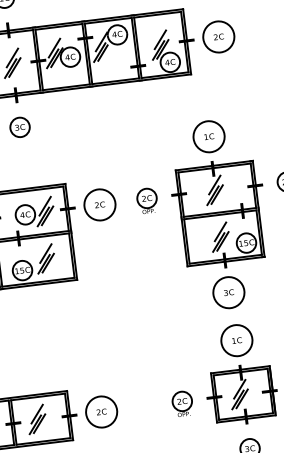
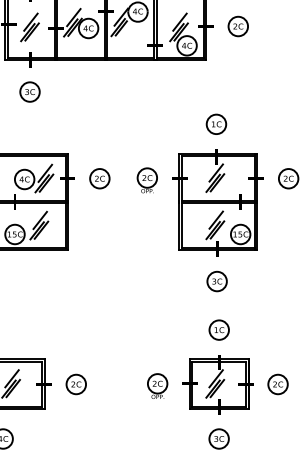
circle: (219, 36) -> (238, 26), size x0.62
circle: (209, 136) -> (216, 124), size x0.62
circle: (99, 204) -> (99, 178), size x0.62
circle: (228, 292) -> (216, 281), size x0.62
circle: (236, 340) -> (218, 329), size x0.62
circle: (101, 411) -> (76, 384), size x0.62

